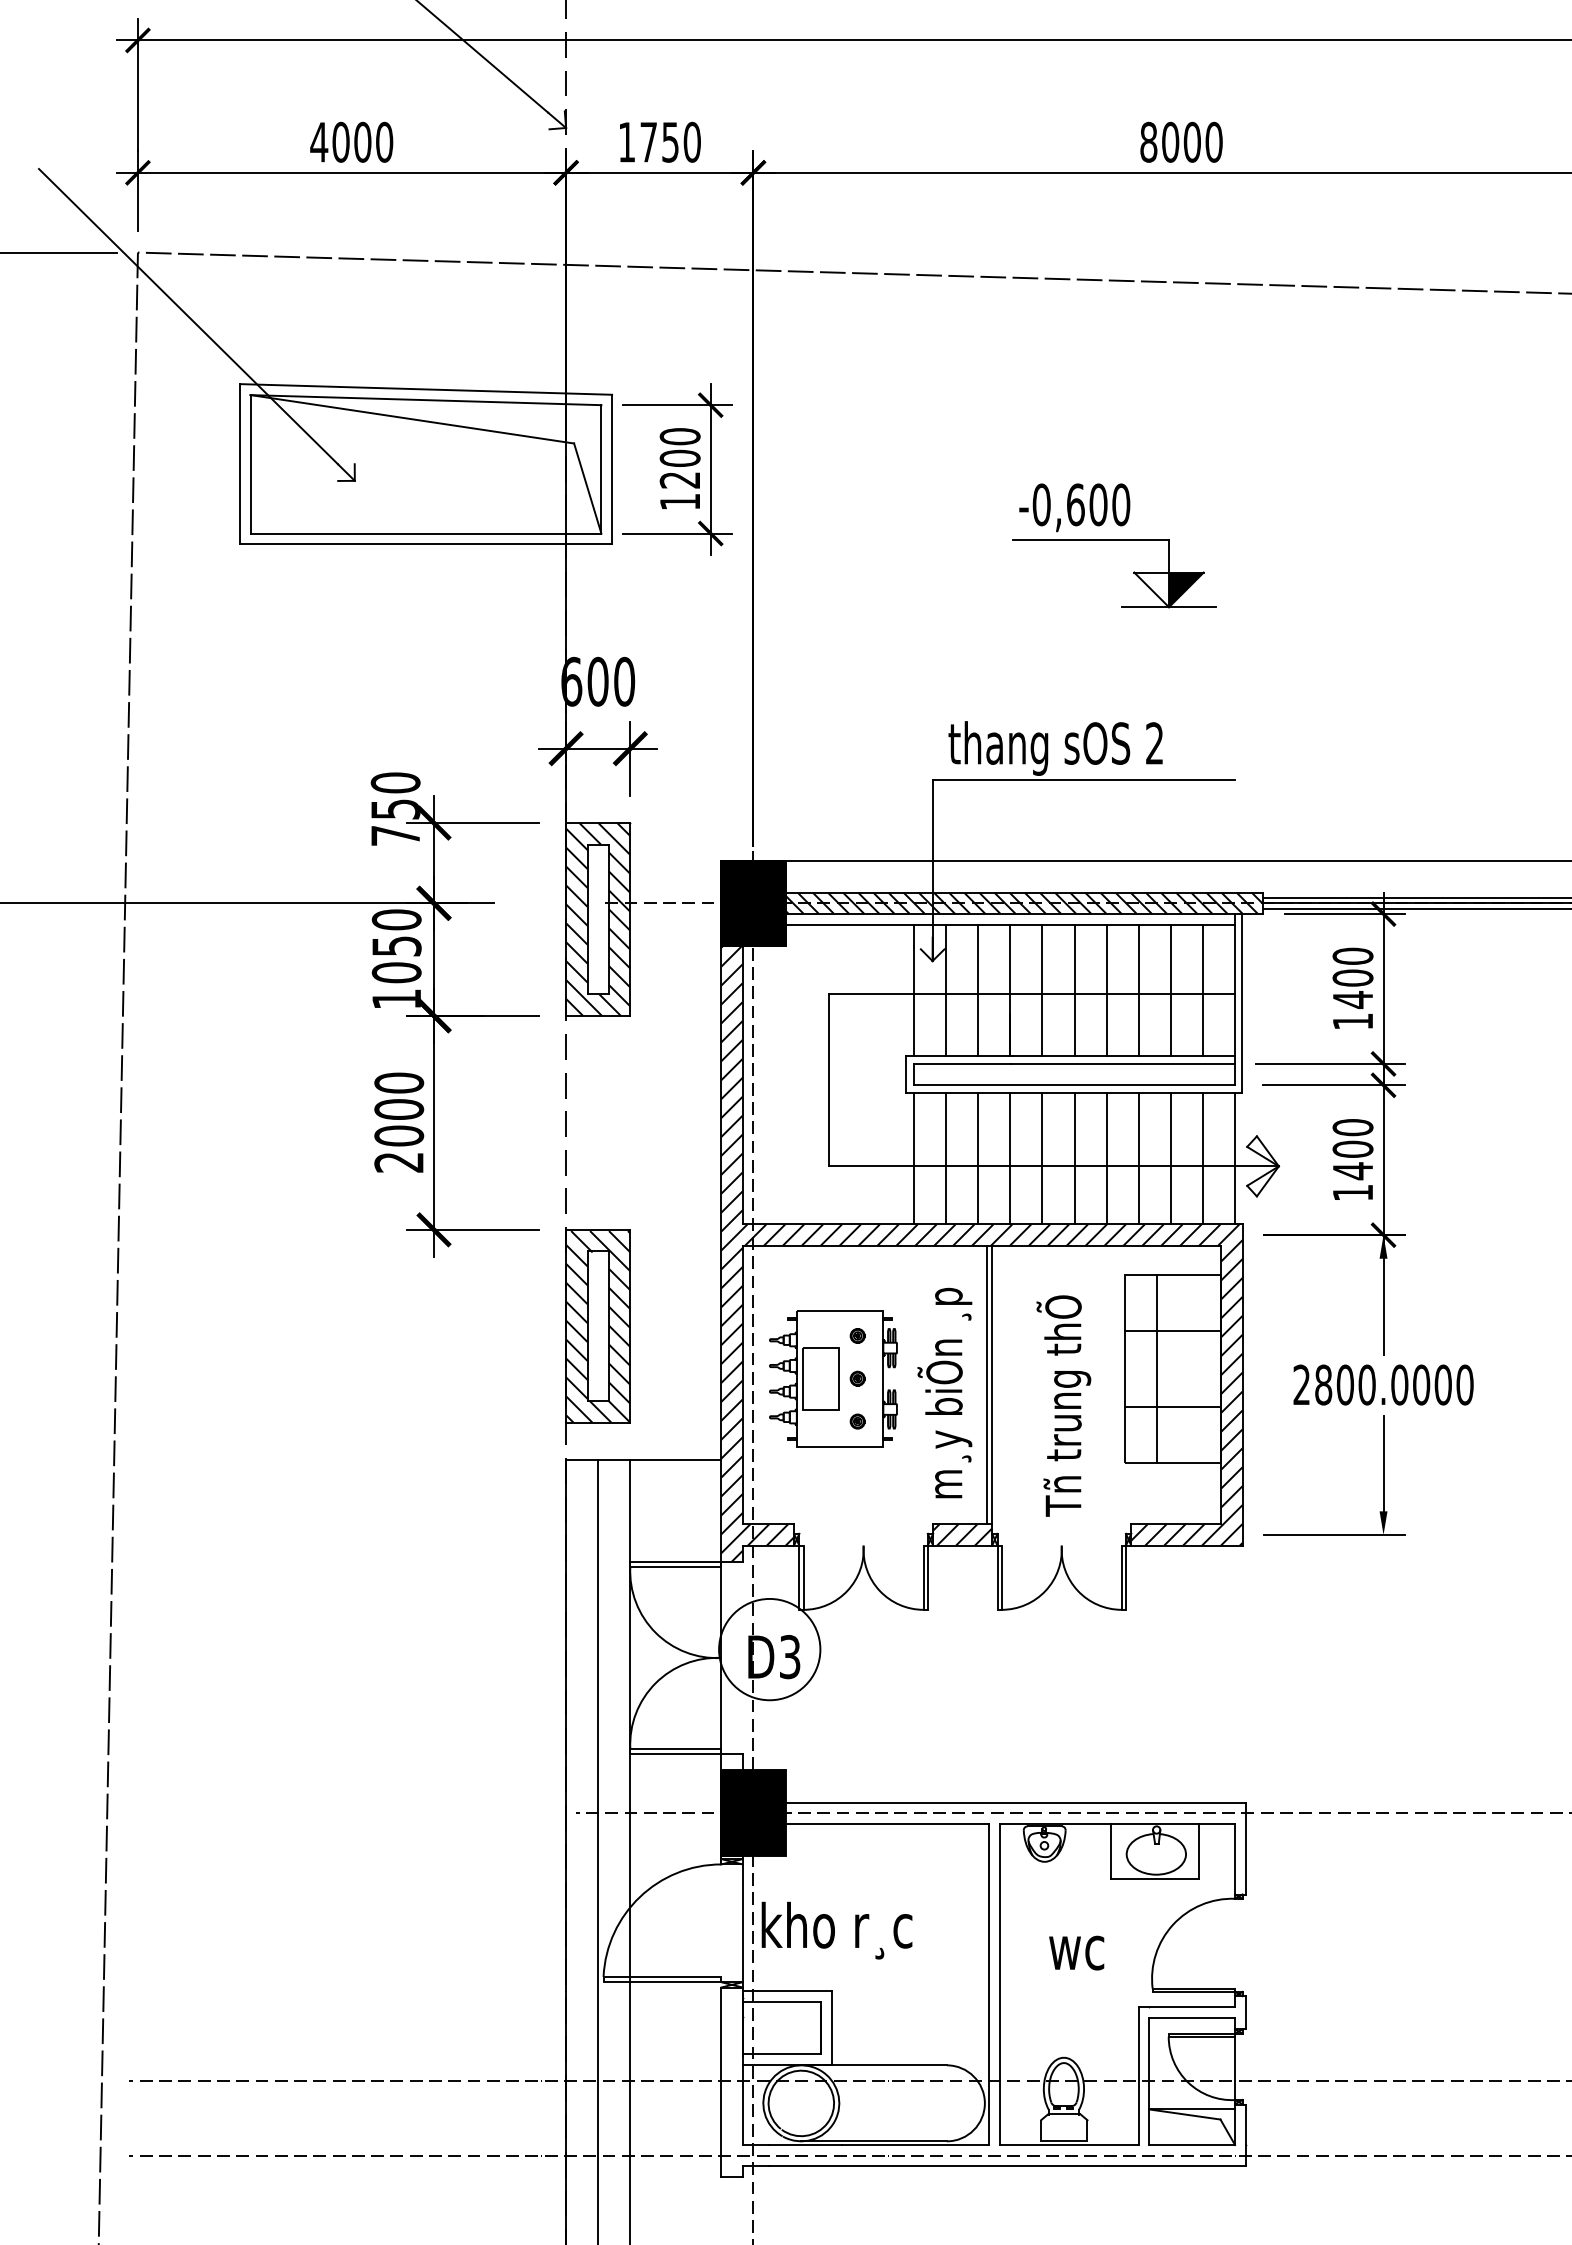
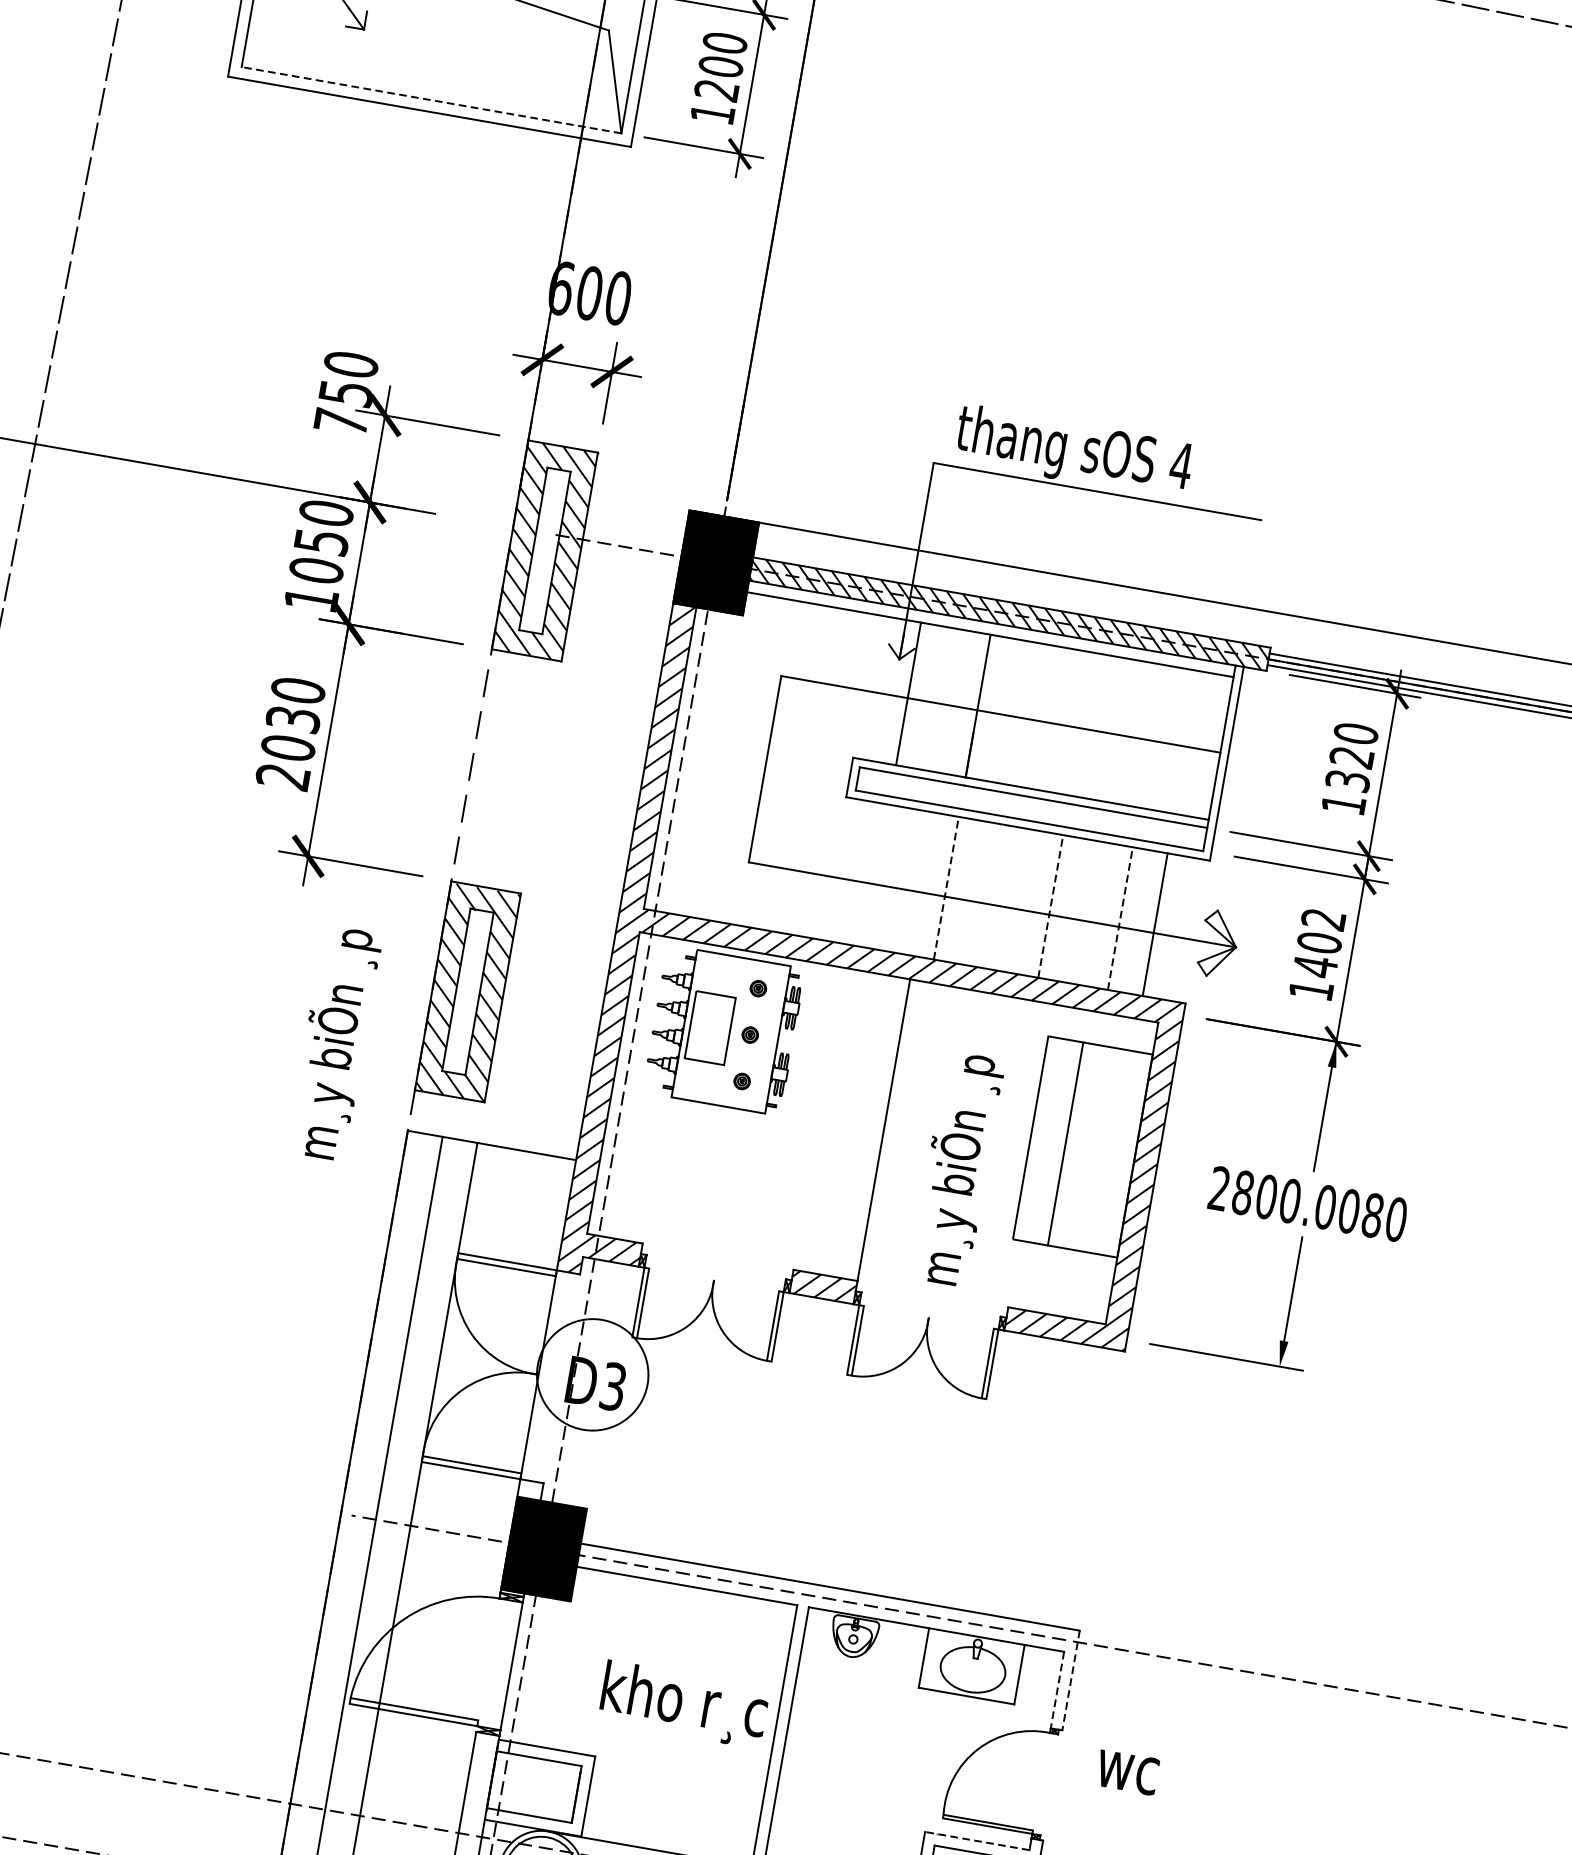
line: (425, 533) -> (430, 99), solid -> dashed
part: (1114, 545) -> (1175, 243), removed
text: (1154, 743) -> (1181, 465), 2 -> 4
text: (1352, 989) -> (1349, 769), 1400 -> 1320
line: (913, 990) -> (873, 687), removed
line: (978, 990) -> (943, 699), removed
line: (1042, 990) -> (1013, 712), removed
line: (1074, 990) -> (1047, 718), removed
line: (1106, 990) -> (1082, 724), removed
line: (1138, 990) -> (1117, 730), removed
line: (1170, 990) -> (1151, 736), removed
line: (1202, 990) -> (1186, 742), removed
text: (399, 1109) -> (293, 719), 2000 -> 2030
text: (1352, 1127) -> (1323, 919), 1400 -> 1402
line: (913, 1158) -> (841, 869), removed
line: (946, 1158) -> (877, 875), removed
line: (978, 1158) -> (911, 882), removed
line: (1010, 1158) -> (946, 888), solid -> dashed
line: (1042, 1158) -> (981, 894), removed
line: (1074, 1158) -> (1015, 900), removed
line: (1106, 1158) -> (1050, 906), solid -> dashed
line: (1138, 1158) -> (1085, 912), removed
line: (1170, 1158) -> (1120, 918), solid -> dashed
line: (1235, 1158) -> (1190, 930), removed
line: (1172, 1331) -> (1089, 1106), removed
part: (833, 1378) -> (724, 1030), moved
line: (986, 1384) -> (877, 1128), removed
text: (1442, 1384) -> (1372, 1214), 2800.0000 -> 2800.0080
text: (944, 1392) -> (334, 1042), moved
text: (1063, 1405) -> (957, 1165), Tñ trung thÕ -> m¸y biÕn ¸p
line: (1172, 1406) -> (1075, 1187), removed
line: (1245, 1849) -> (1070, 1681), solid -> dashed
line: (1235, 1859) -> (1057, 1690), solid -> dashed
text: (836, 1930) -> (683, 1704), moved
text: (1076, 1952) -> (1127, 1771), moved
line: (1186, 2006) -> (976, 1840), solid -> dashed

